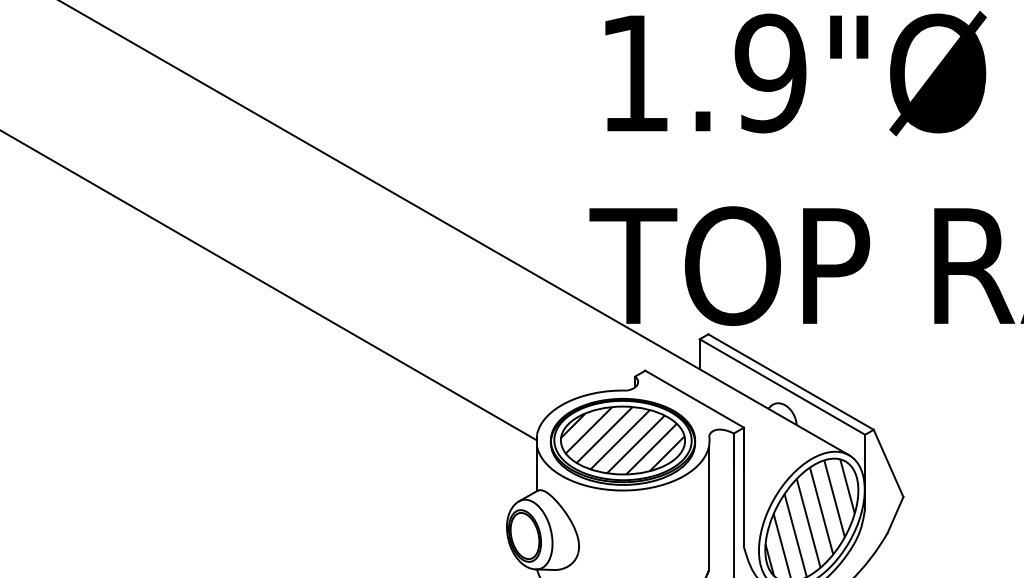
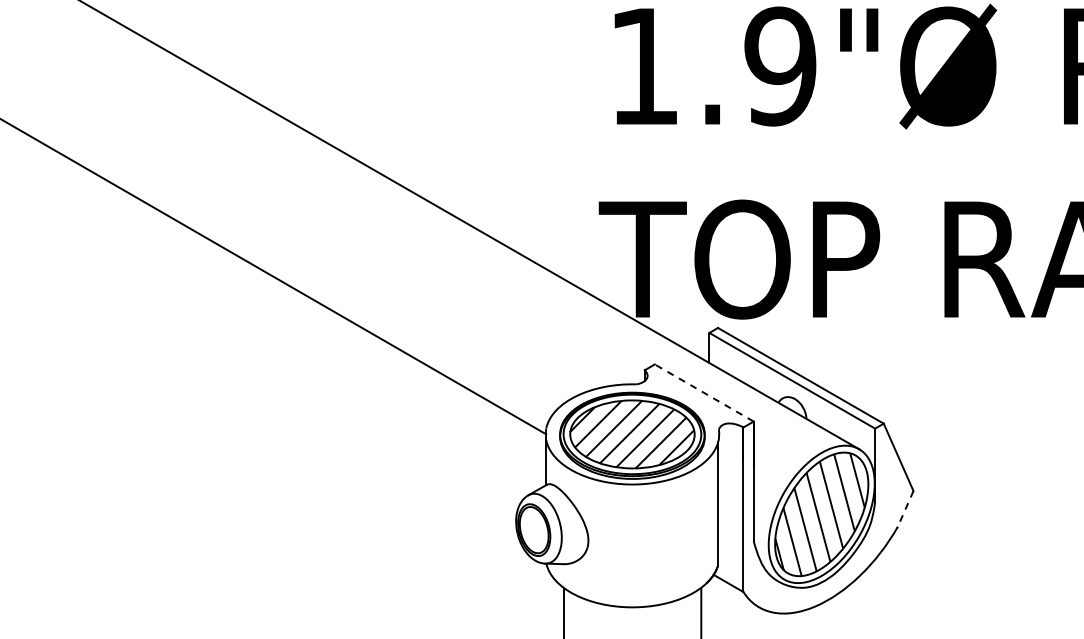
line: (693, 398) -> (703, 392), solid -> dashed
line: (895, 515) -> (905, 509), solid -> dashed

